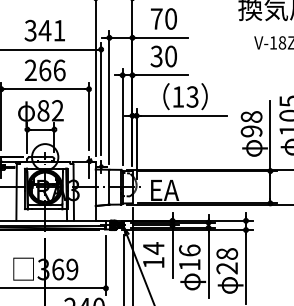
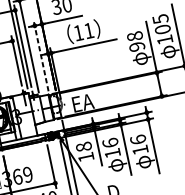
text: (192, 96) -> (88, 30), 13 -> 11
line: (122, 116) -> (41, 55), solid -> dashed
text: (153, 248) -> (83, 147), 14 -> 18
text: (226, 261) -> (138, 145), 28 -> 16

